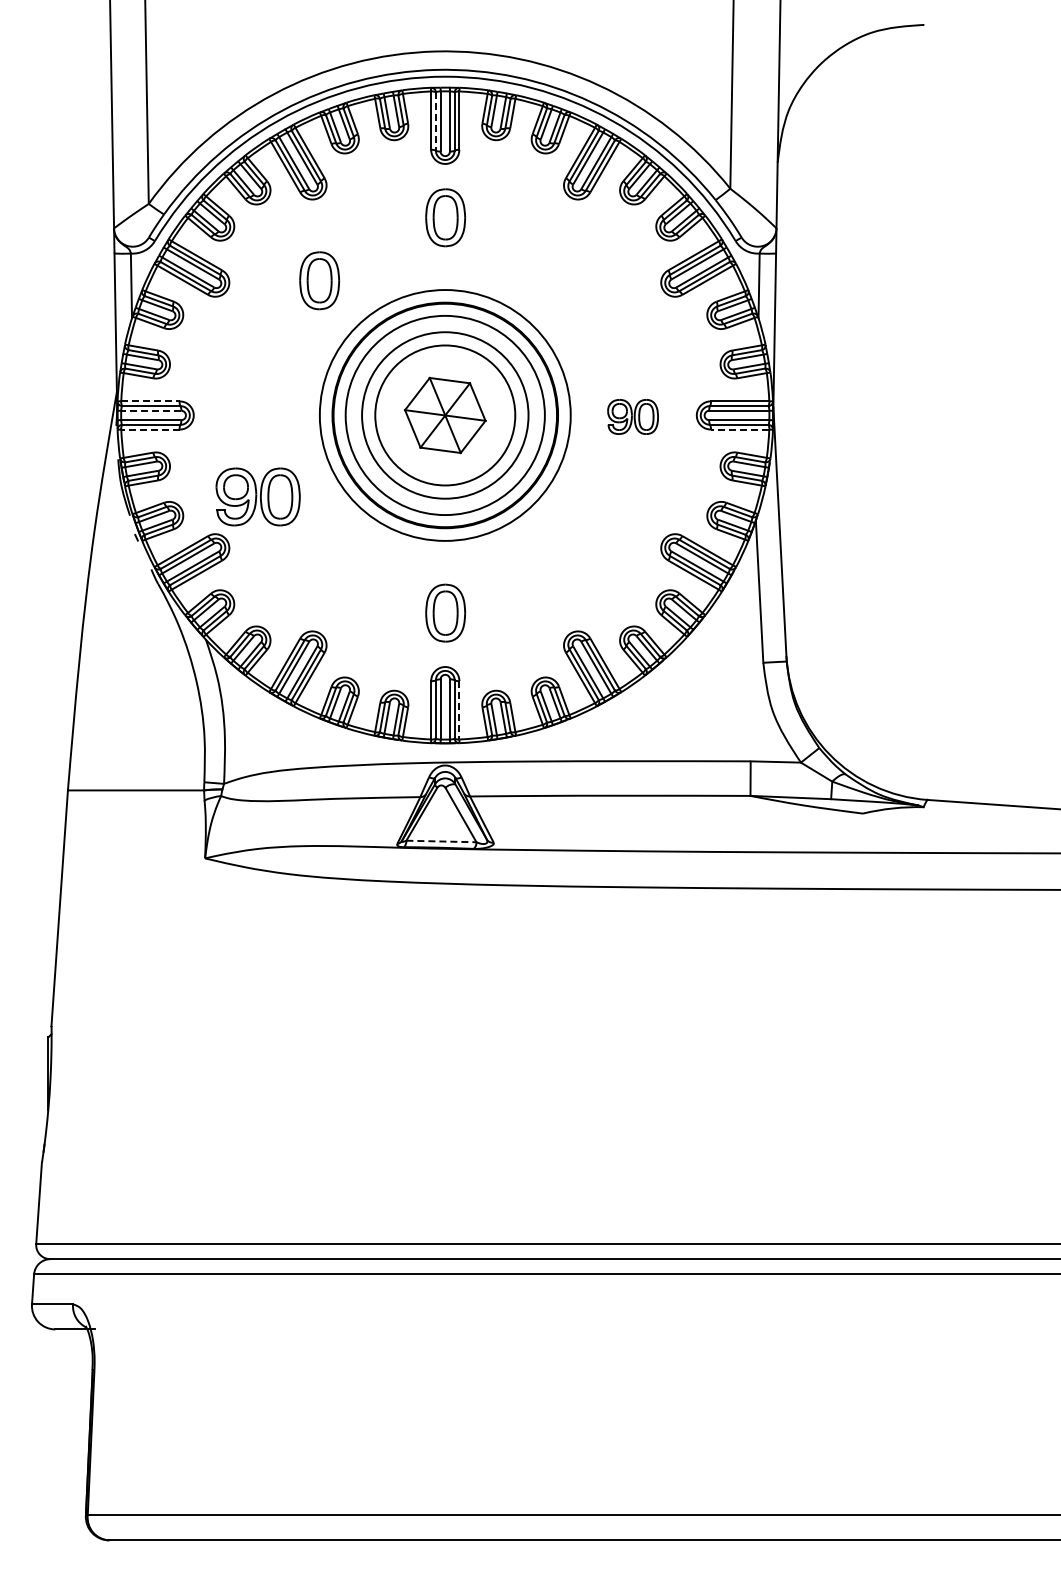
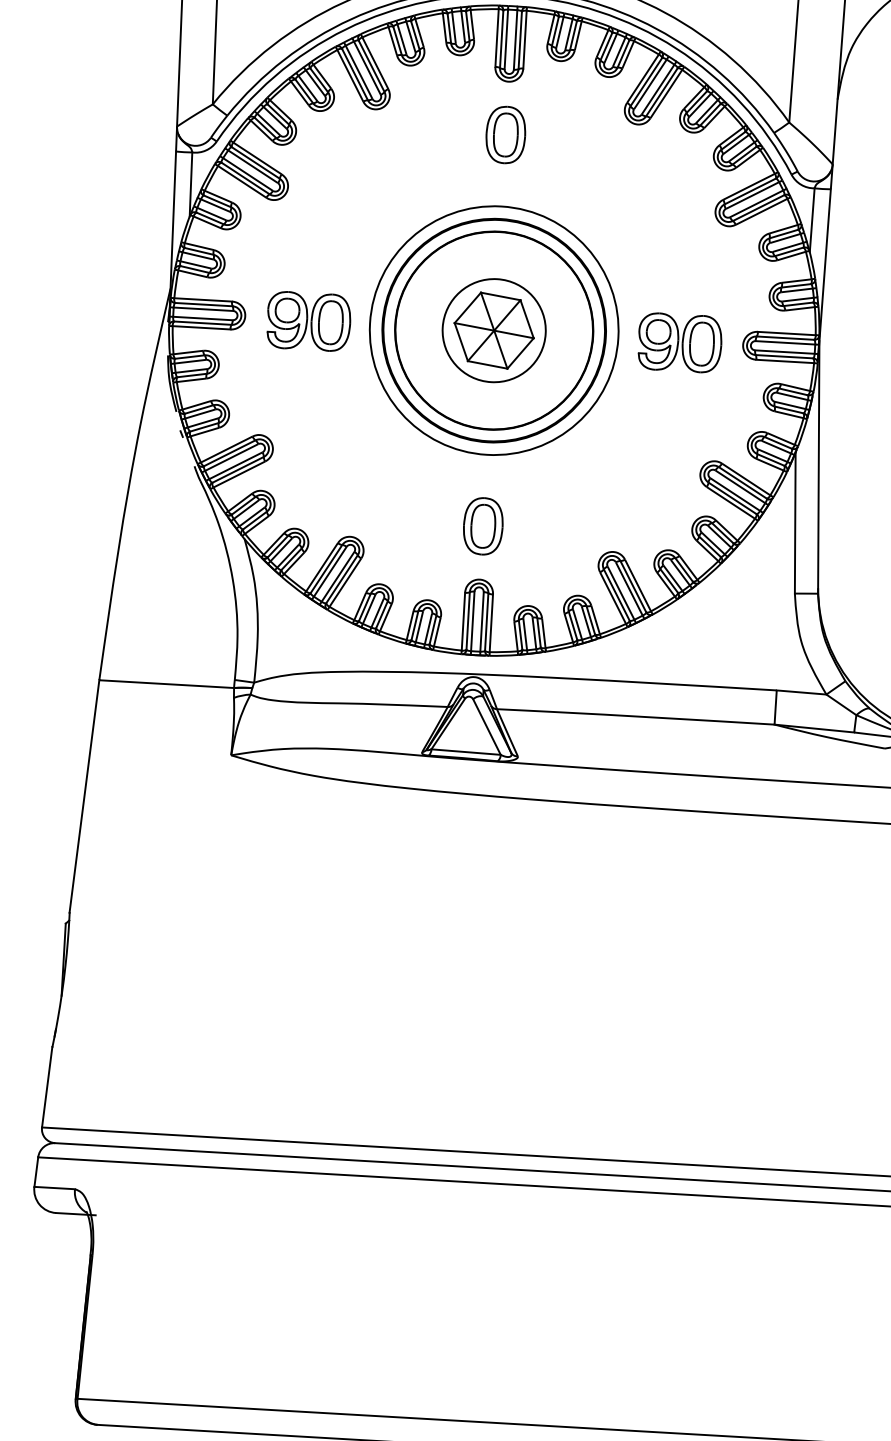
line: (435, 122) -> (501, 40), dashed -> solid
part: (319, 280) -> (377, 189), removed
line: (150, 401) -> (203, 300), dashed -> solid
line: (150, 410) -> (202, 308), dashed -> solid
circle: (445, 415) -> (494, 330), size x0.62
circle: (445, 415) -> (494, 330), size x1.43
part: (632, 416) -> (679, 342), size x1.67
line: (149, 429) -> (200, 327), dashed -> solid
line: (739, 429) -> (784, 361), dashed -> solid
part: (257, 496) -> (308, 320), moved
line: (459, 710) -> (491, 623), dashed -> solid
line: (441, 841) -> (466, 752), dashed -> solid

